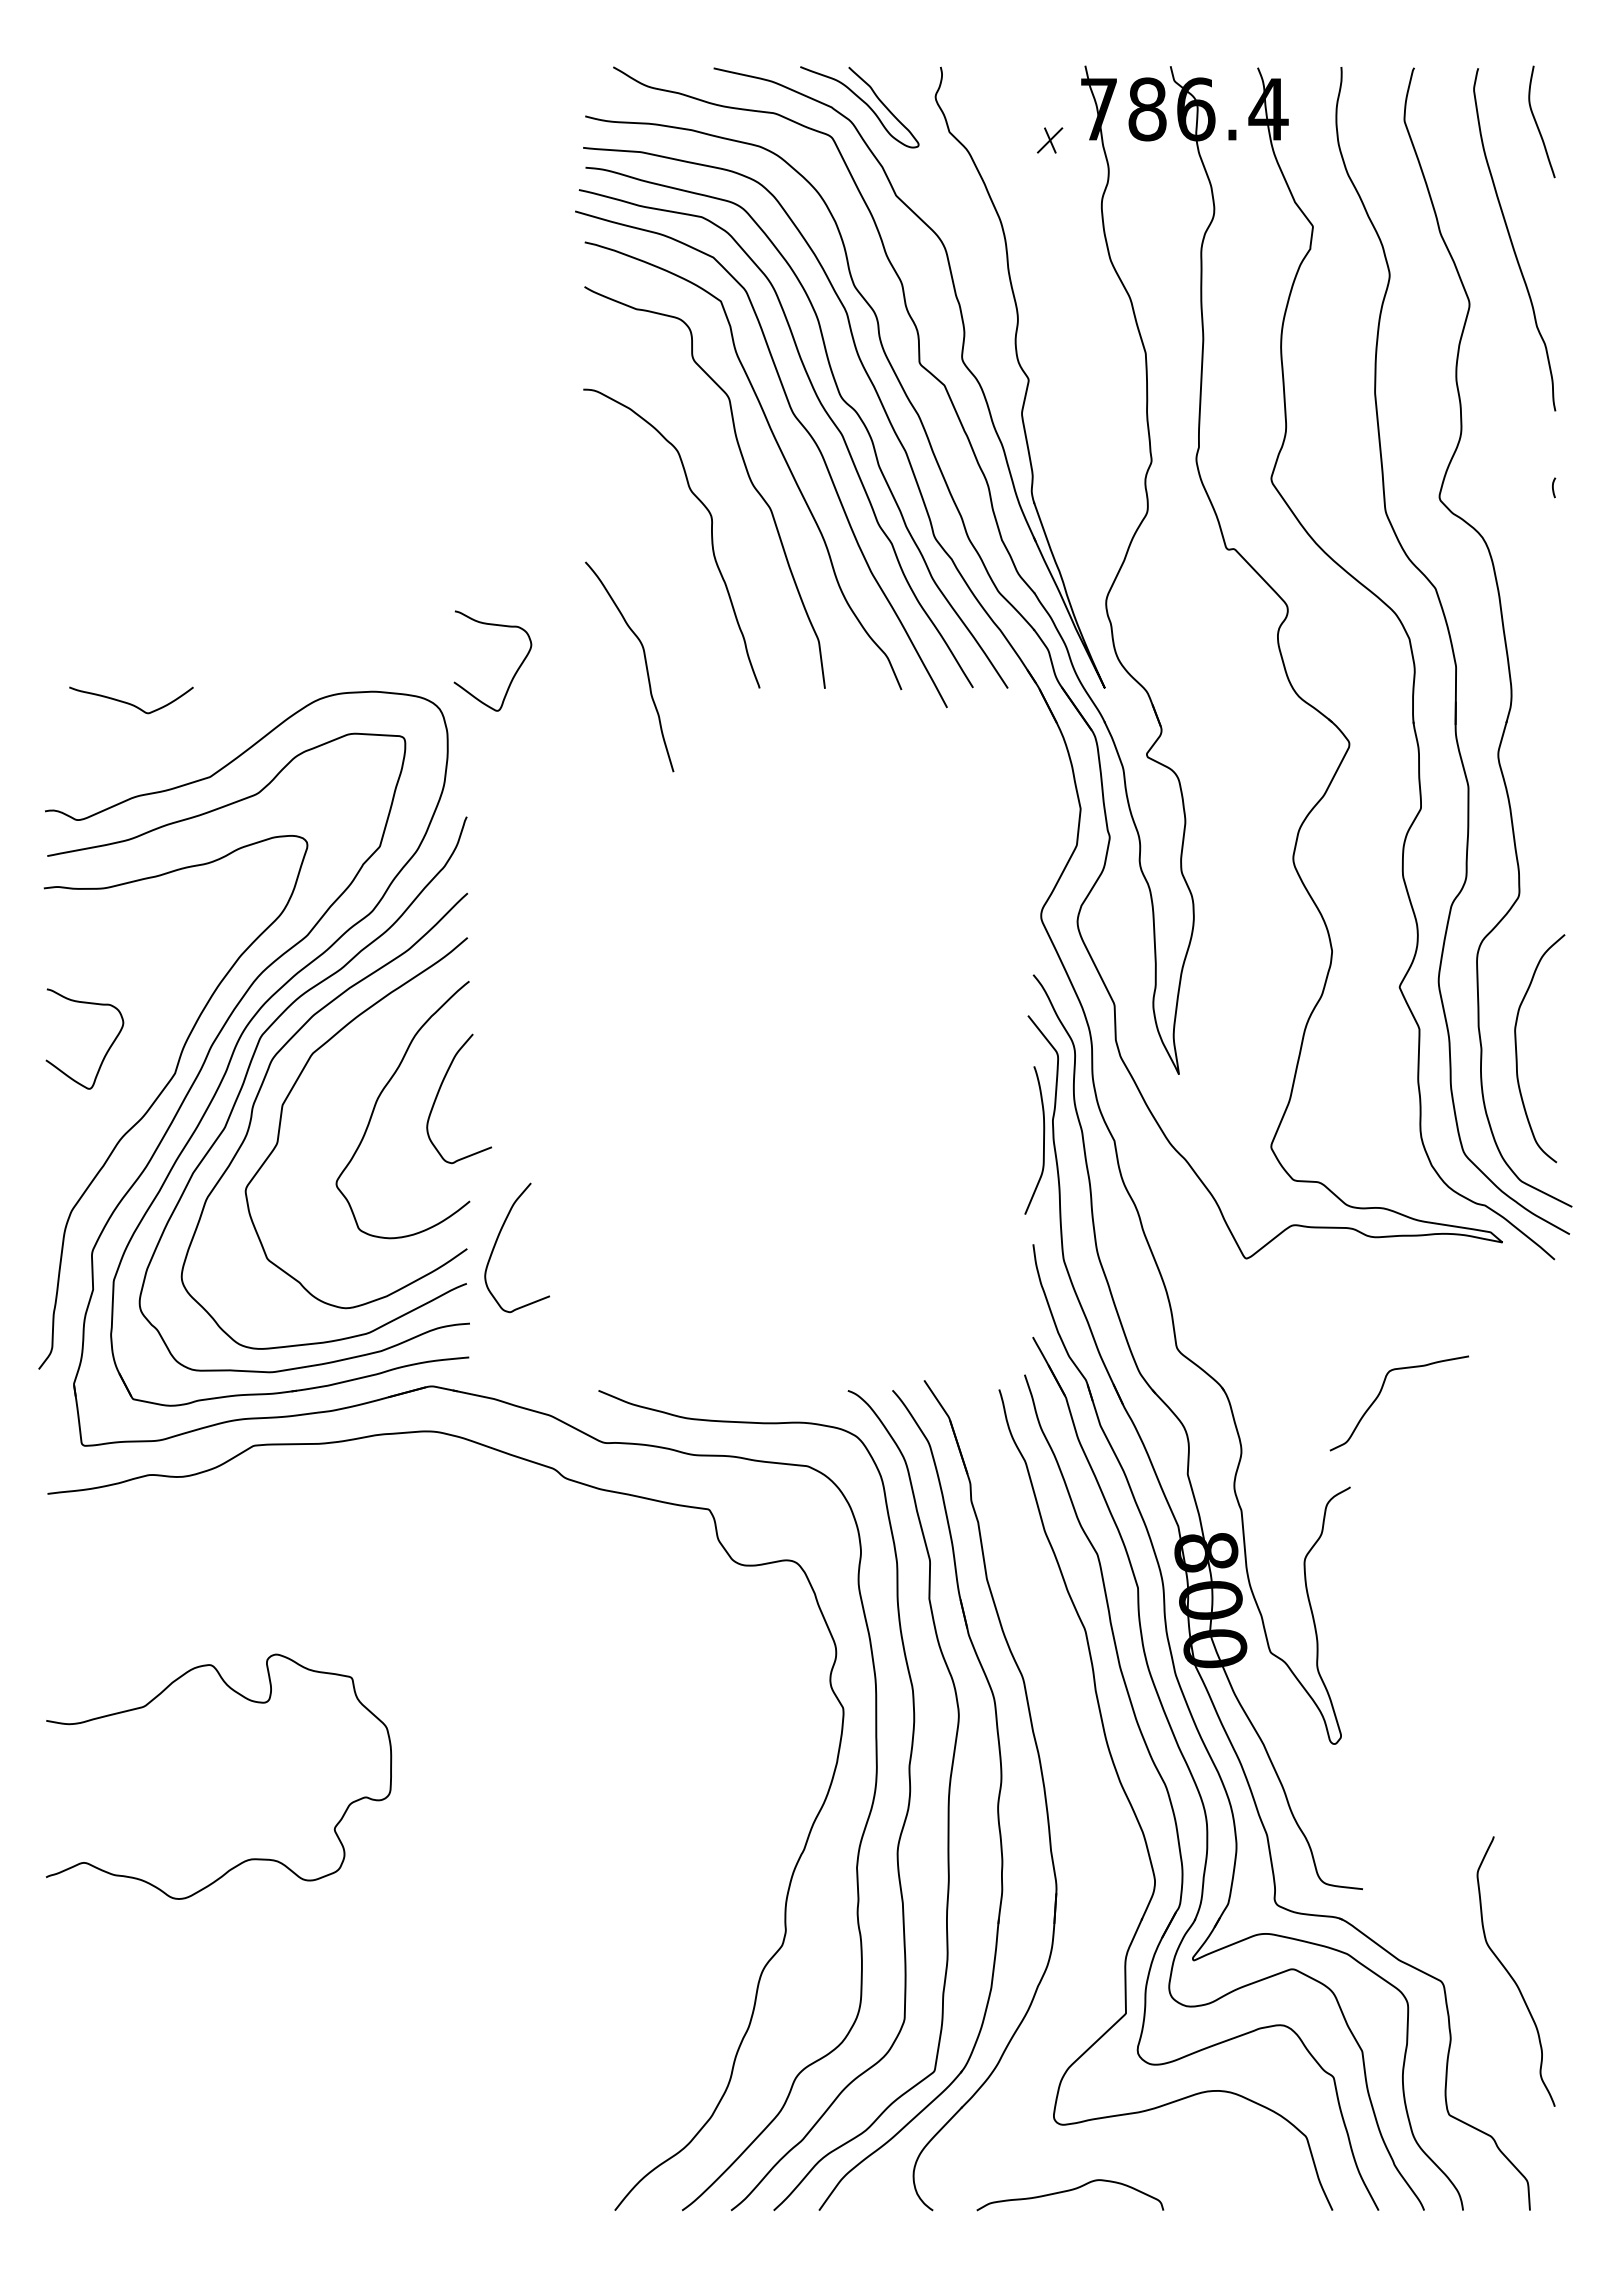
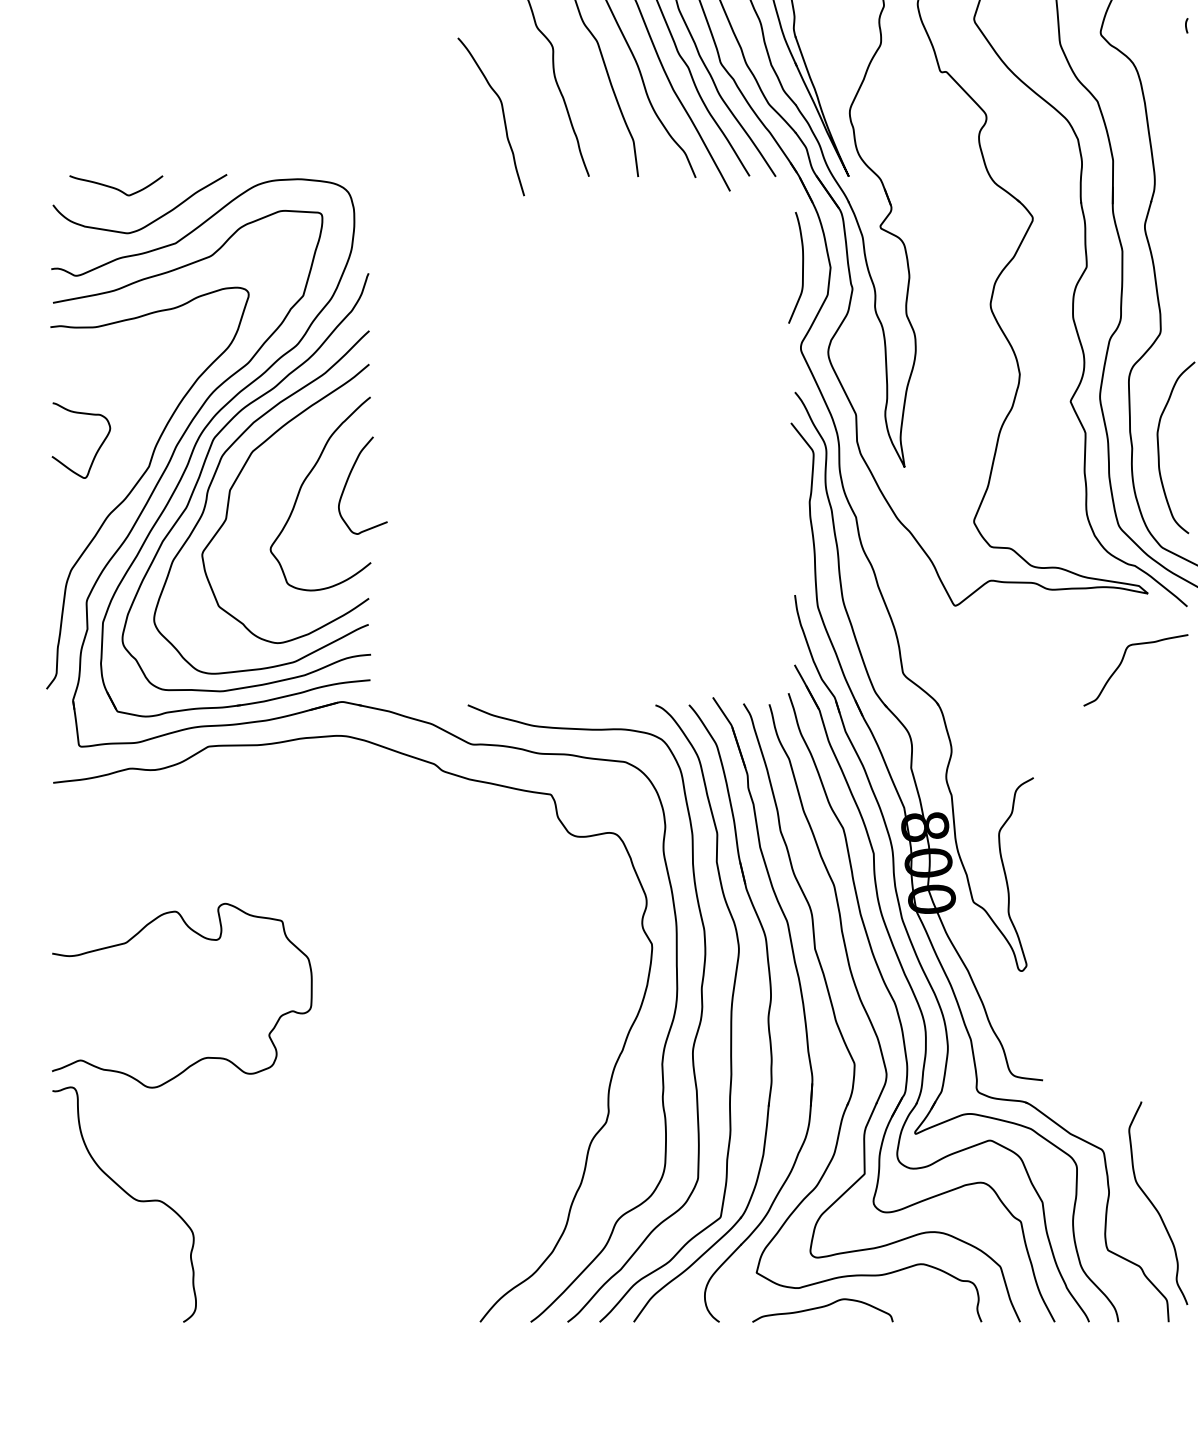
curve: (645, 666) -> (503, 116), moved
curve: (515, 671) -> (405, 164), removed
curve: (176, 749) -> (150, 222), added
curve: (1043, 1140) -> (802, 267), moved
curve: (497, 1241) -> (391, 592), removed
curve: (1380, 1393) -> (1121, 662), moved
part: (1089, 1811) -> (837, 1021), added
curve: (1510, 1973) -> (1154, 1204), moved
curve: (151, 2045) -> (131, 1197), added

